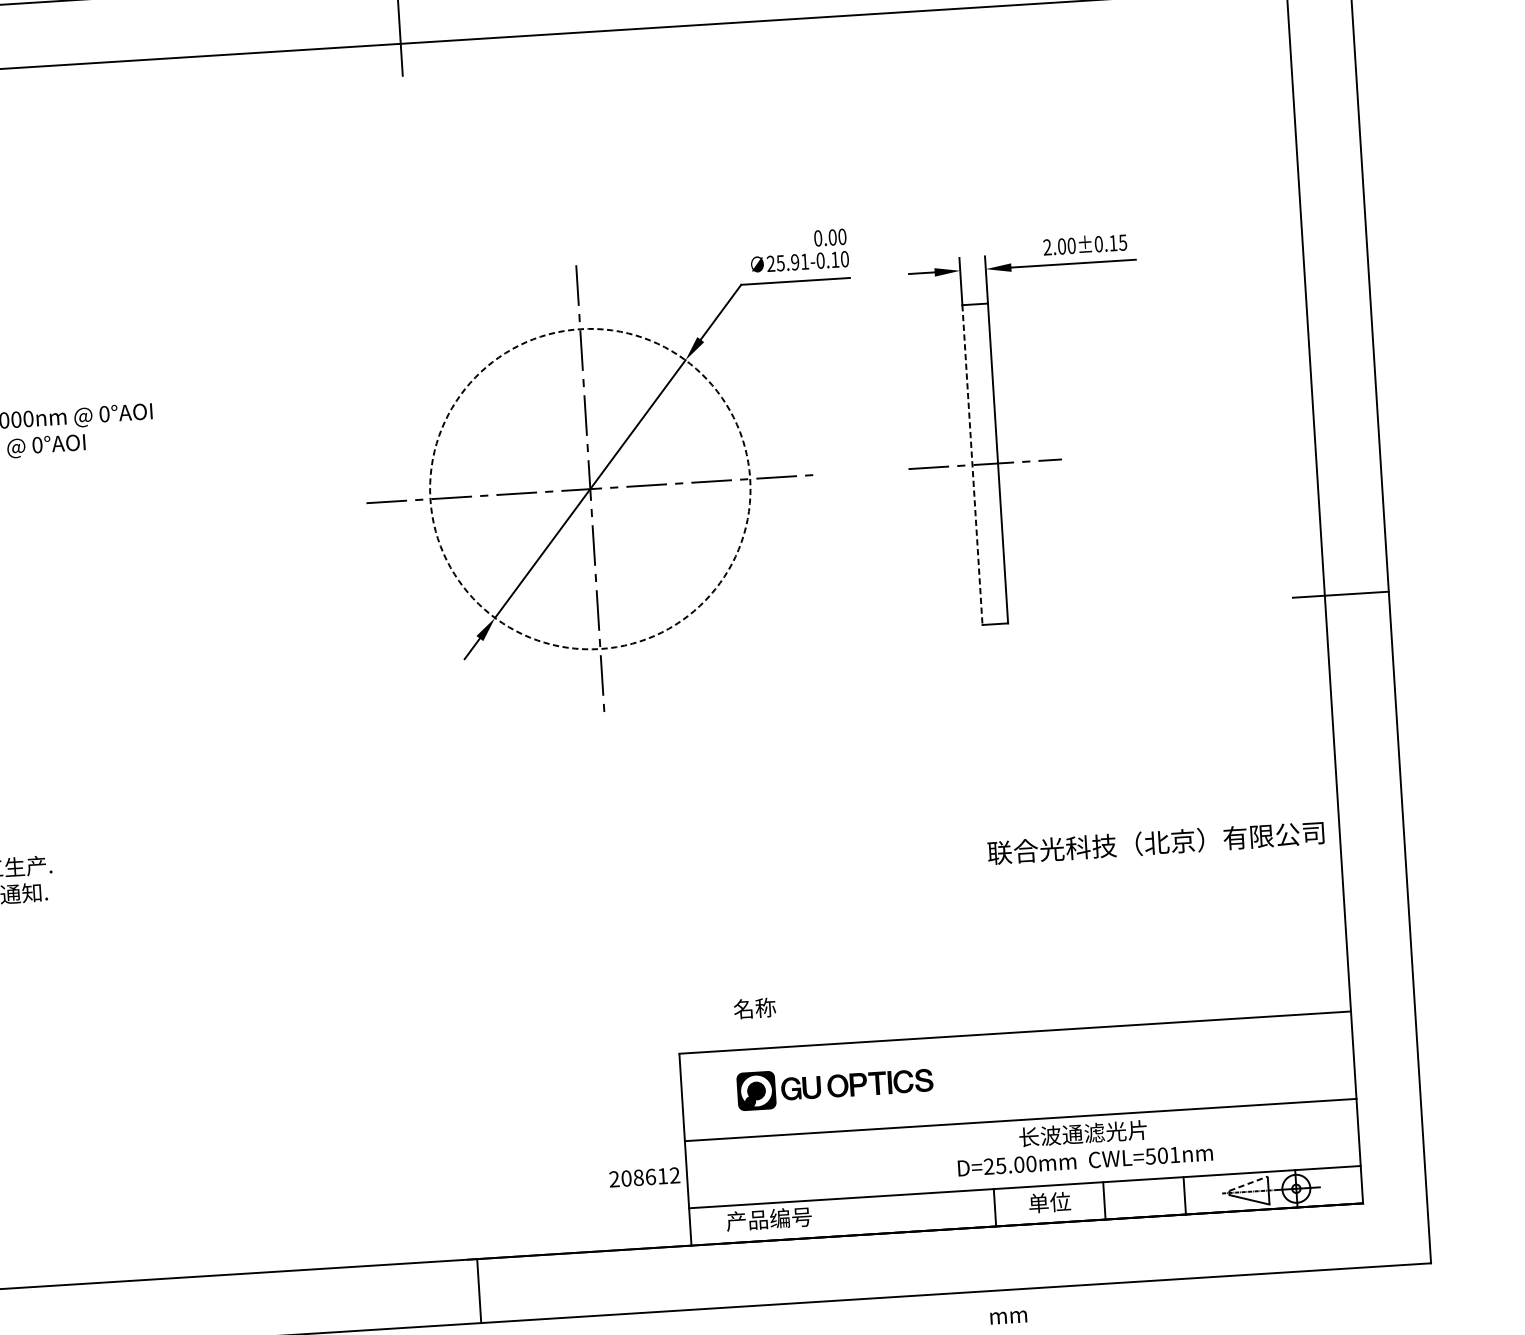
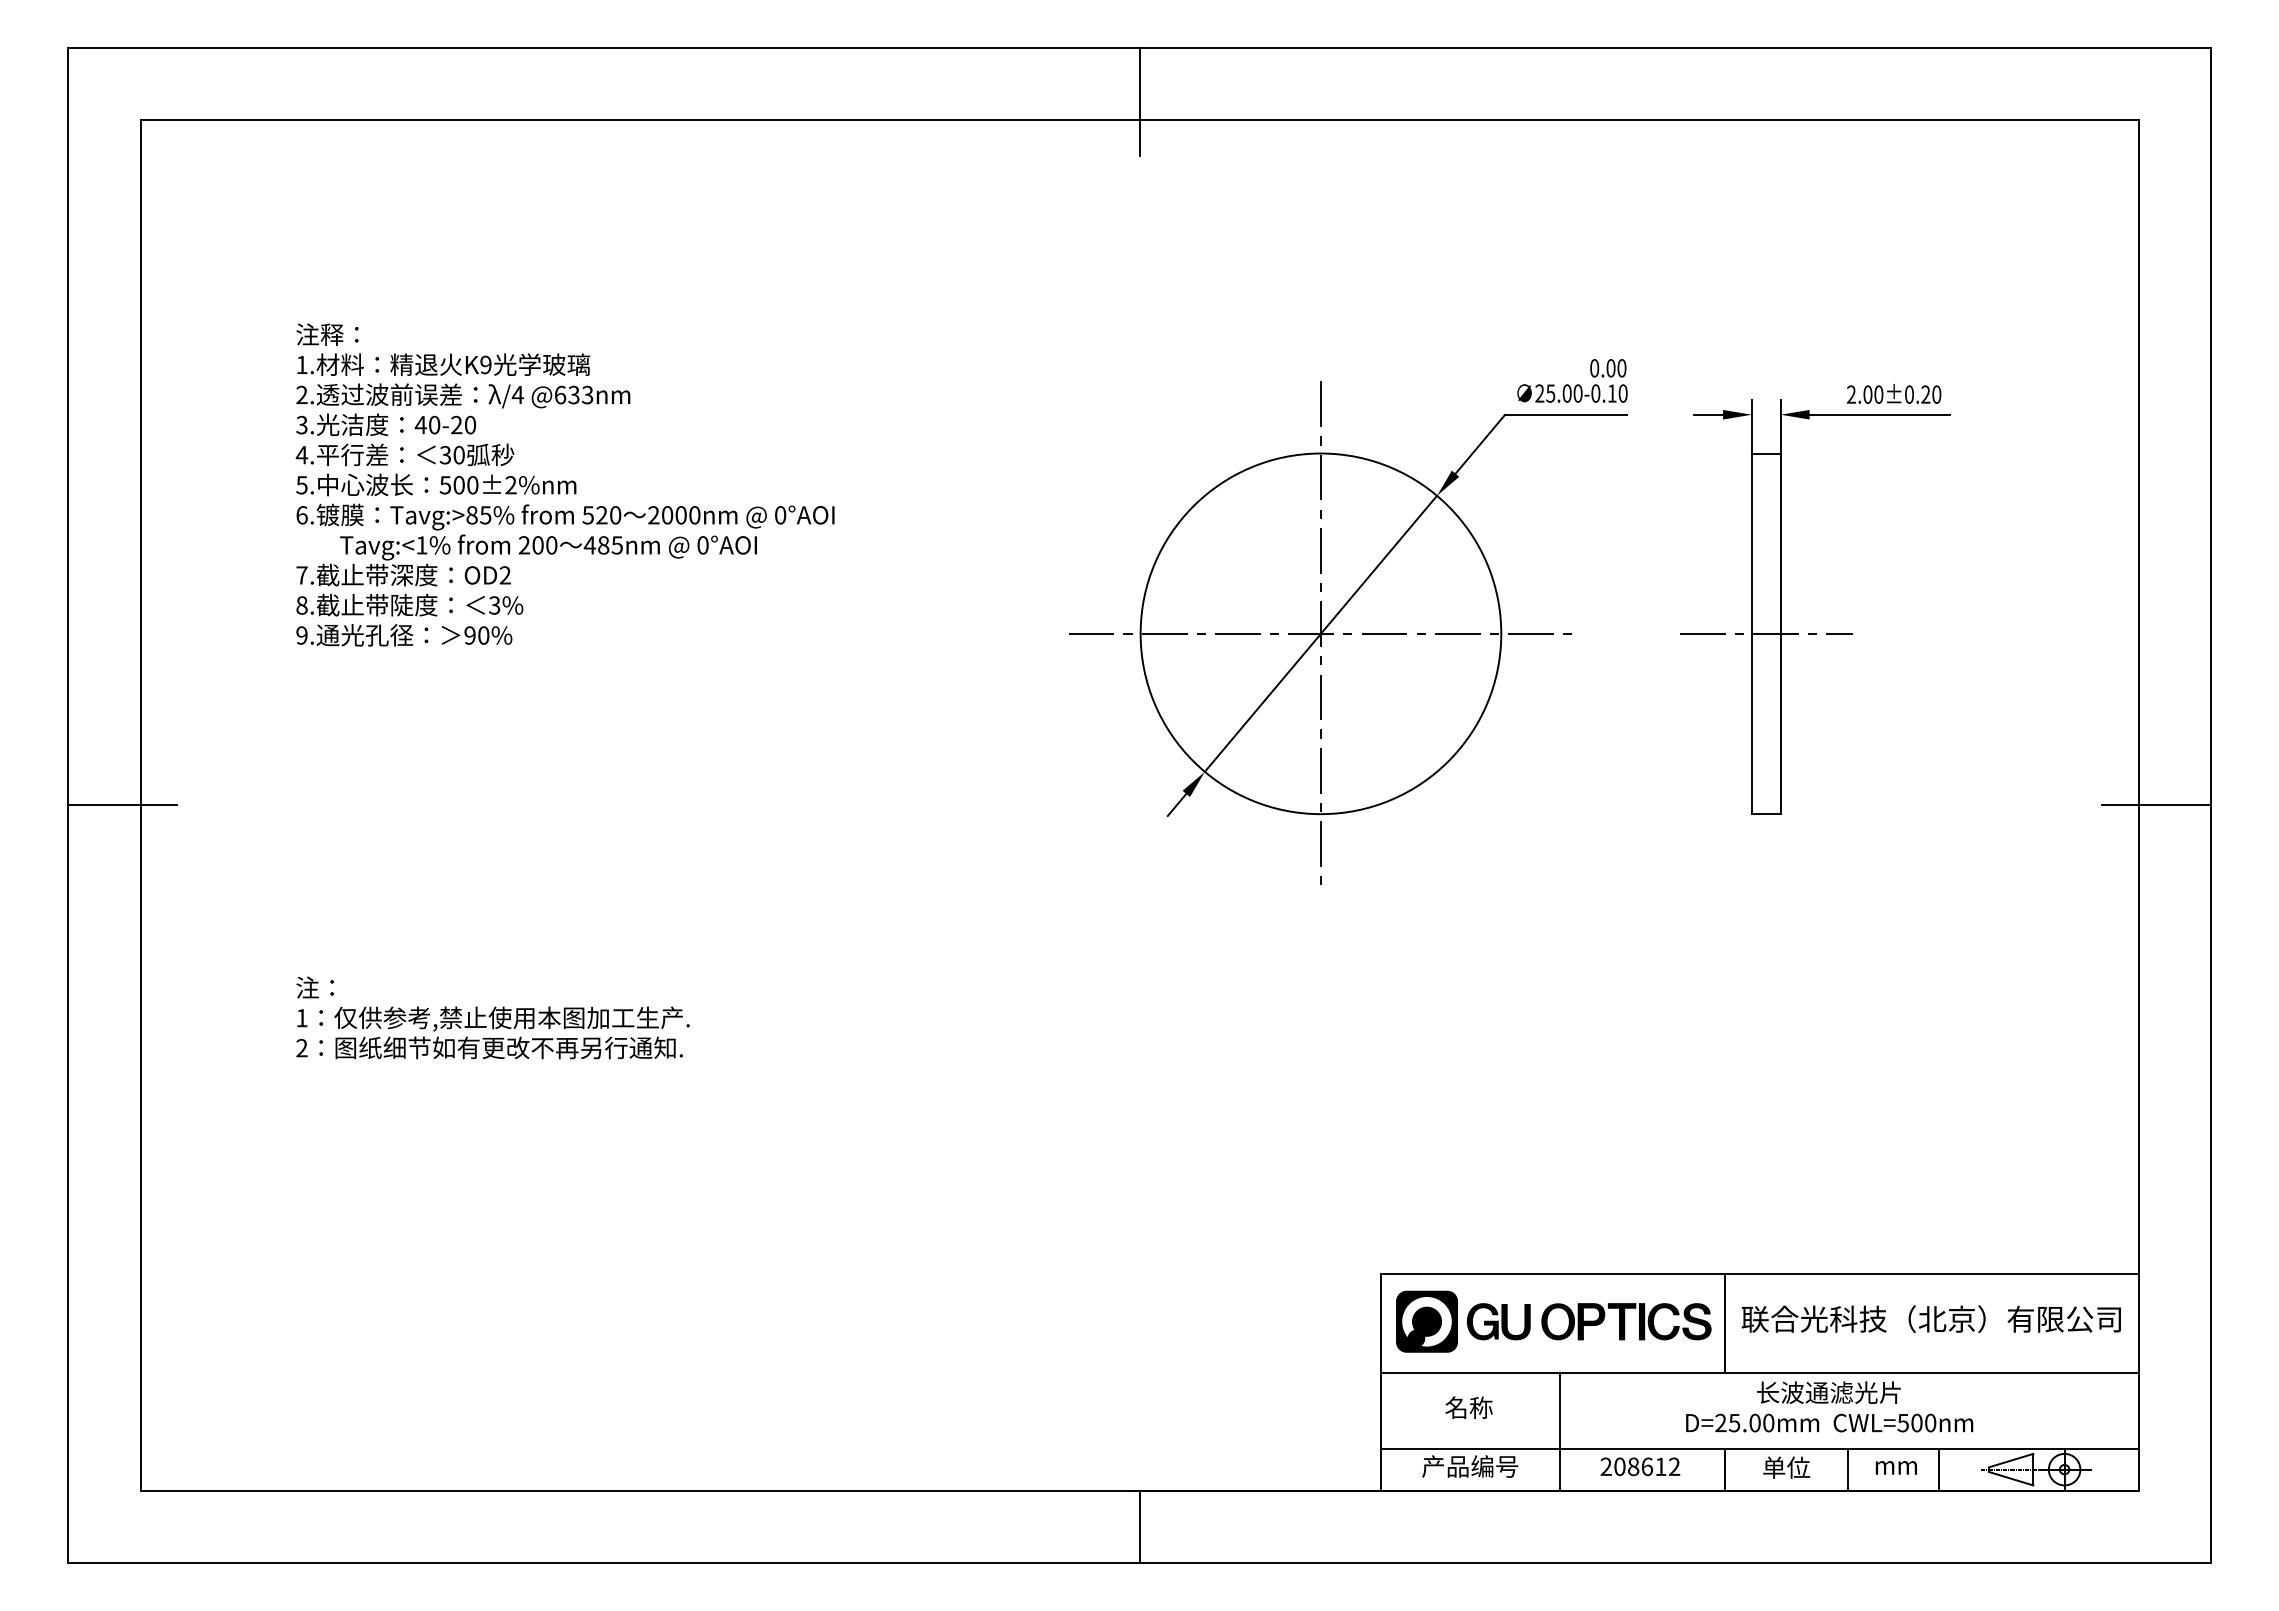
text: (1118, 242) -> (1931, 394), 2.00±0.15 -> 2.00±0.20
text: (799, 261) -> (1572, 393), 25.91 -> 25.00
line: (972, 465) -> (1751, 634), dashed -> solid
circle: (589, 488) -> (1320, 633), dashed -> solid
text: (1155, 842) -> (1930, 1318), moved
text: (754, 1008) -> (1468, 1407), moved
line: (986, 1078) -> (1724, 1323), added
part: (834, 1085) -> (1553, 1321), size x1.43
text: (1174, 1154) -> (1930, 1422), CWL=501nm -> CWL=500nm
text: (644, 1177) -> (1640, 1466), moved
line: (846, 1183) -> (1559, 1431), added
line: (1248, 1183) -> (2011, 1460), dashed -> solid
text: (1007, 1317) -> (1895, 1467), moved

